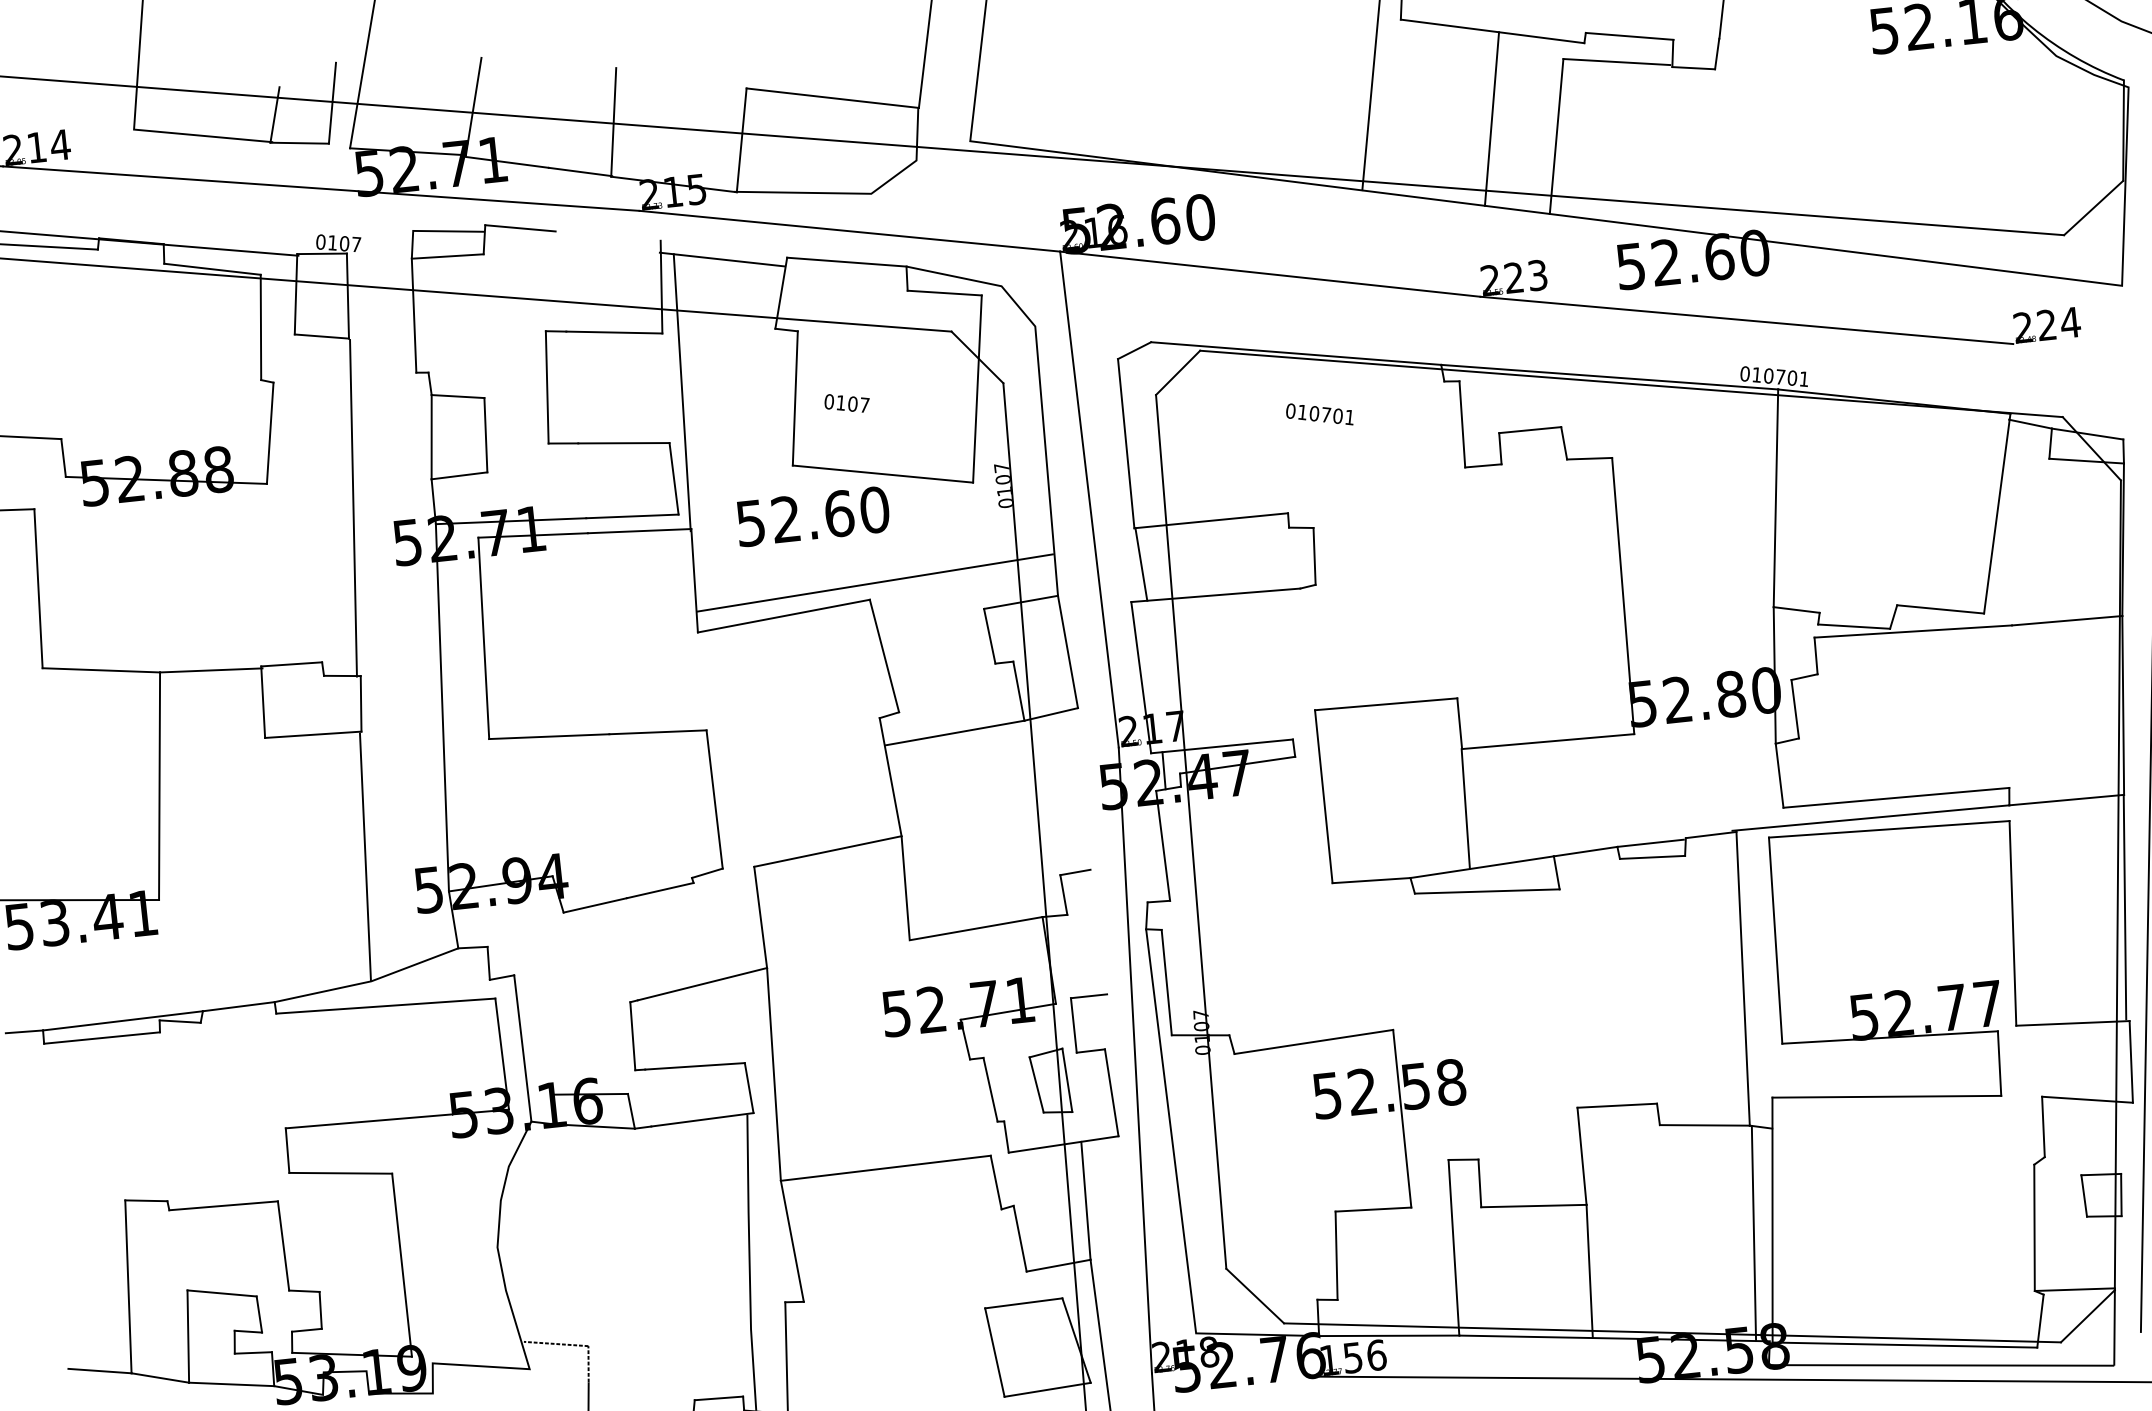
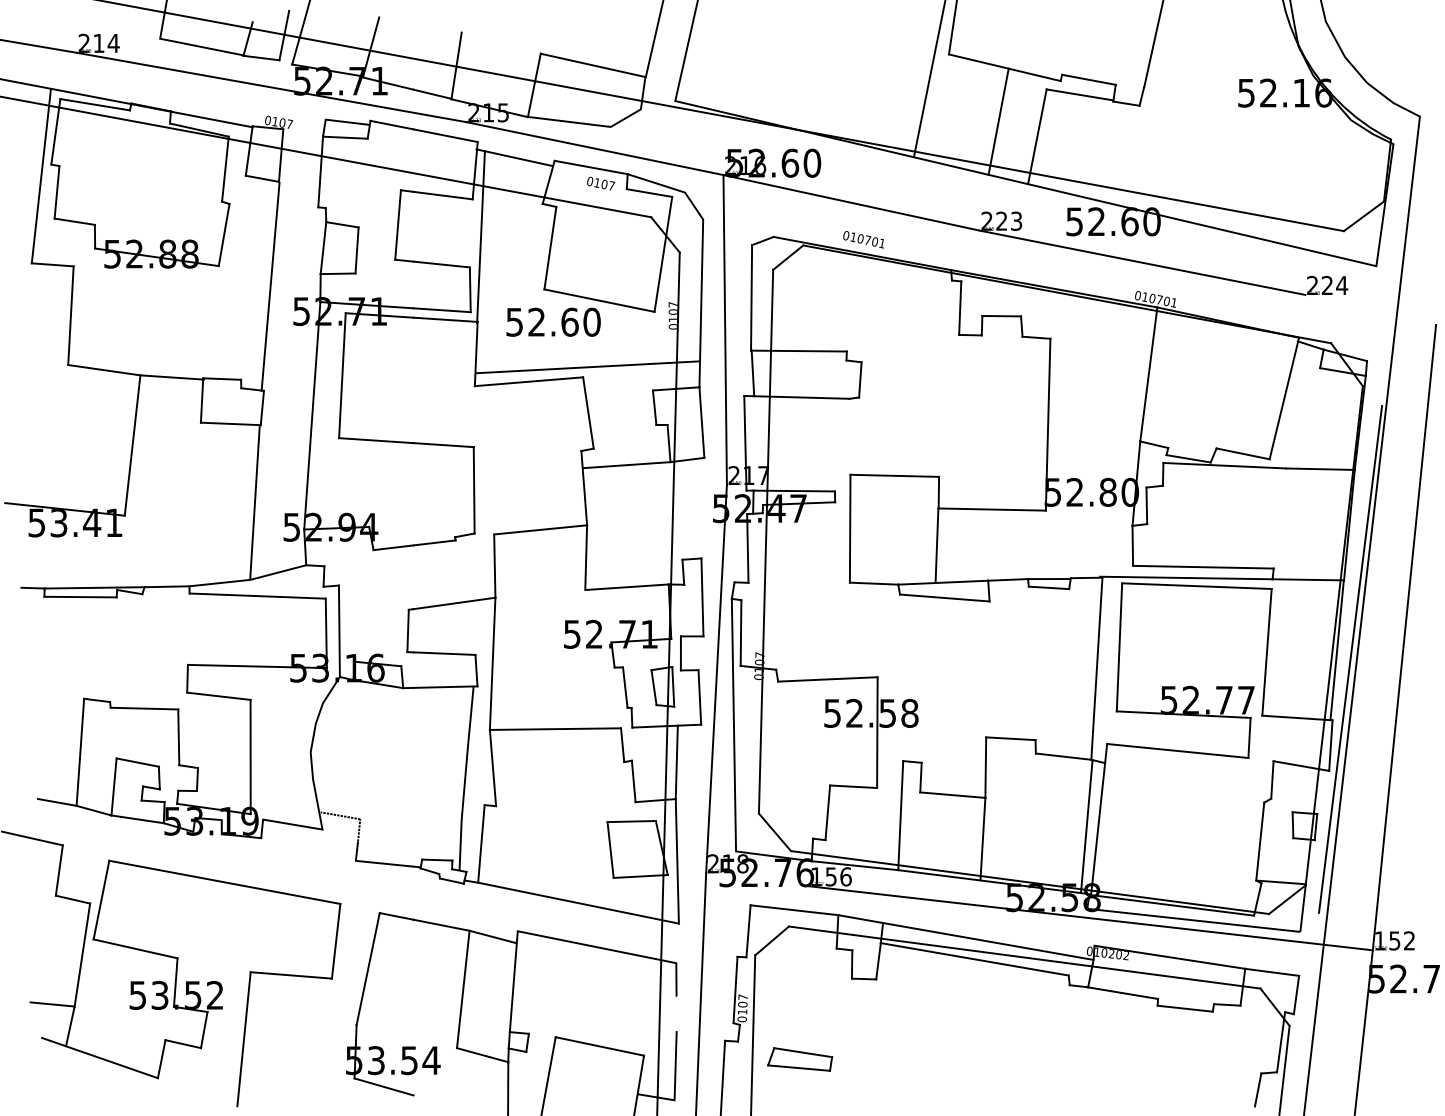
line: (607, 235) -> (445, 135), added
text: (847, 403) -> (601, 183), moved
text: (1319, 414) -> (863, 239), moved
line: (1098, 932) -> (702, 597), added

